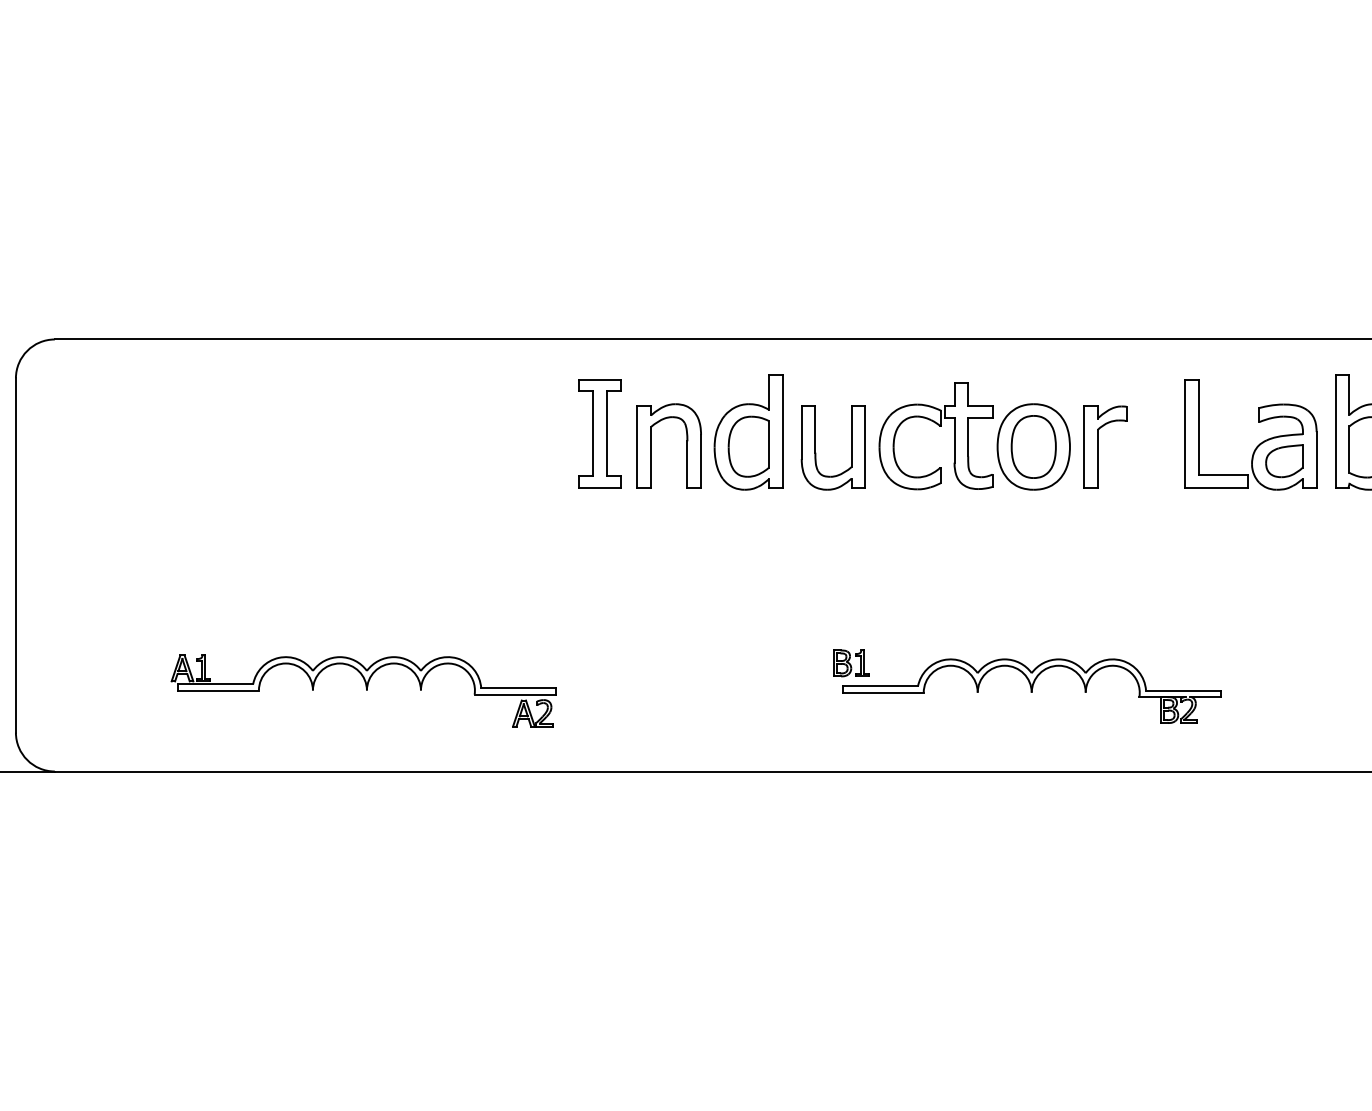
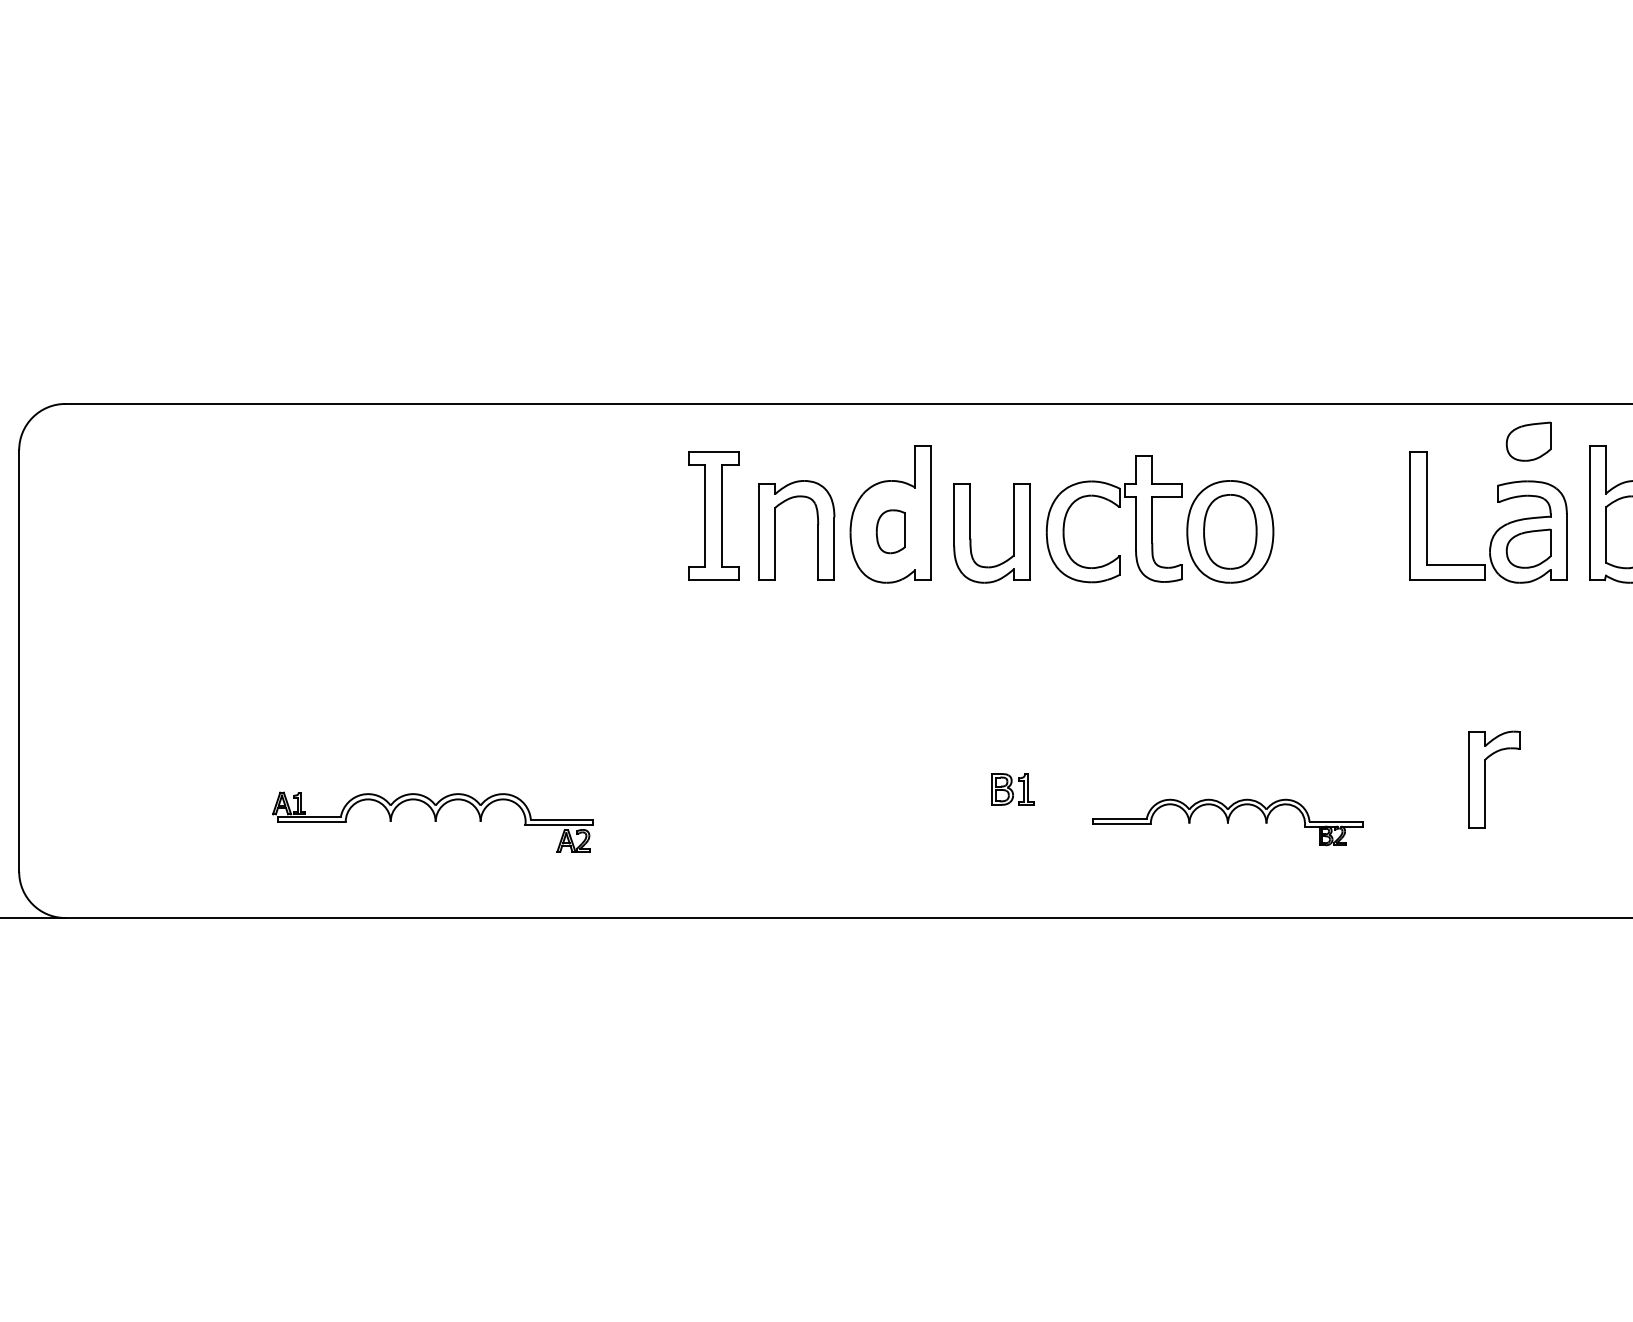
part: (1284, 371) -> (1528, 441), added
part: (748, 446) -> (890, 531), size x0.6
part: (1097, 446) -> (1485, 779), moved
part: (363, 691) -> (432, 822), size x0.7
part: (1031, 691) -> (1227, 822), size x0.6

